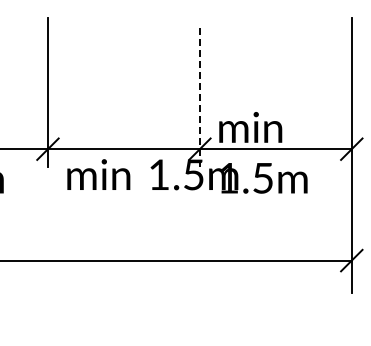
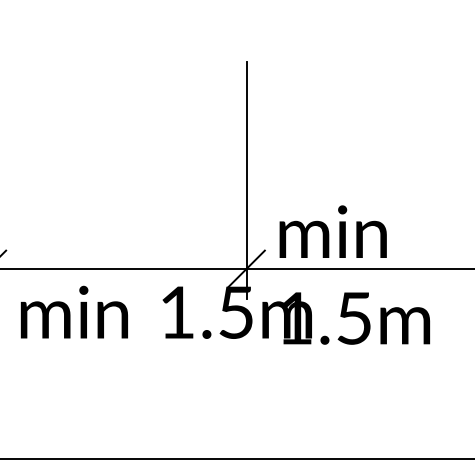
line: (199, 97) -> (245, 180), dashed -> solid

